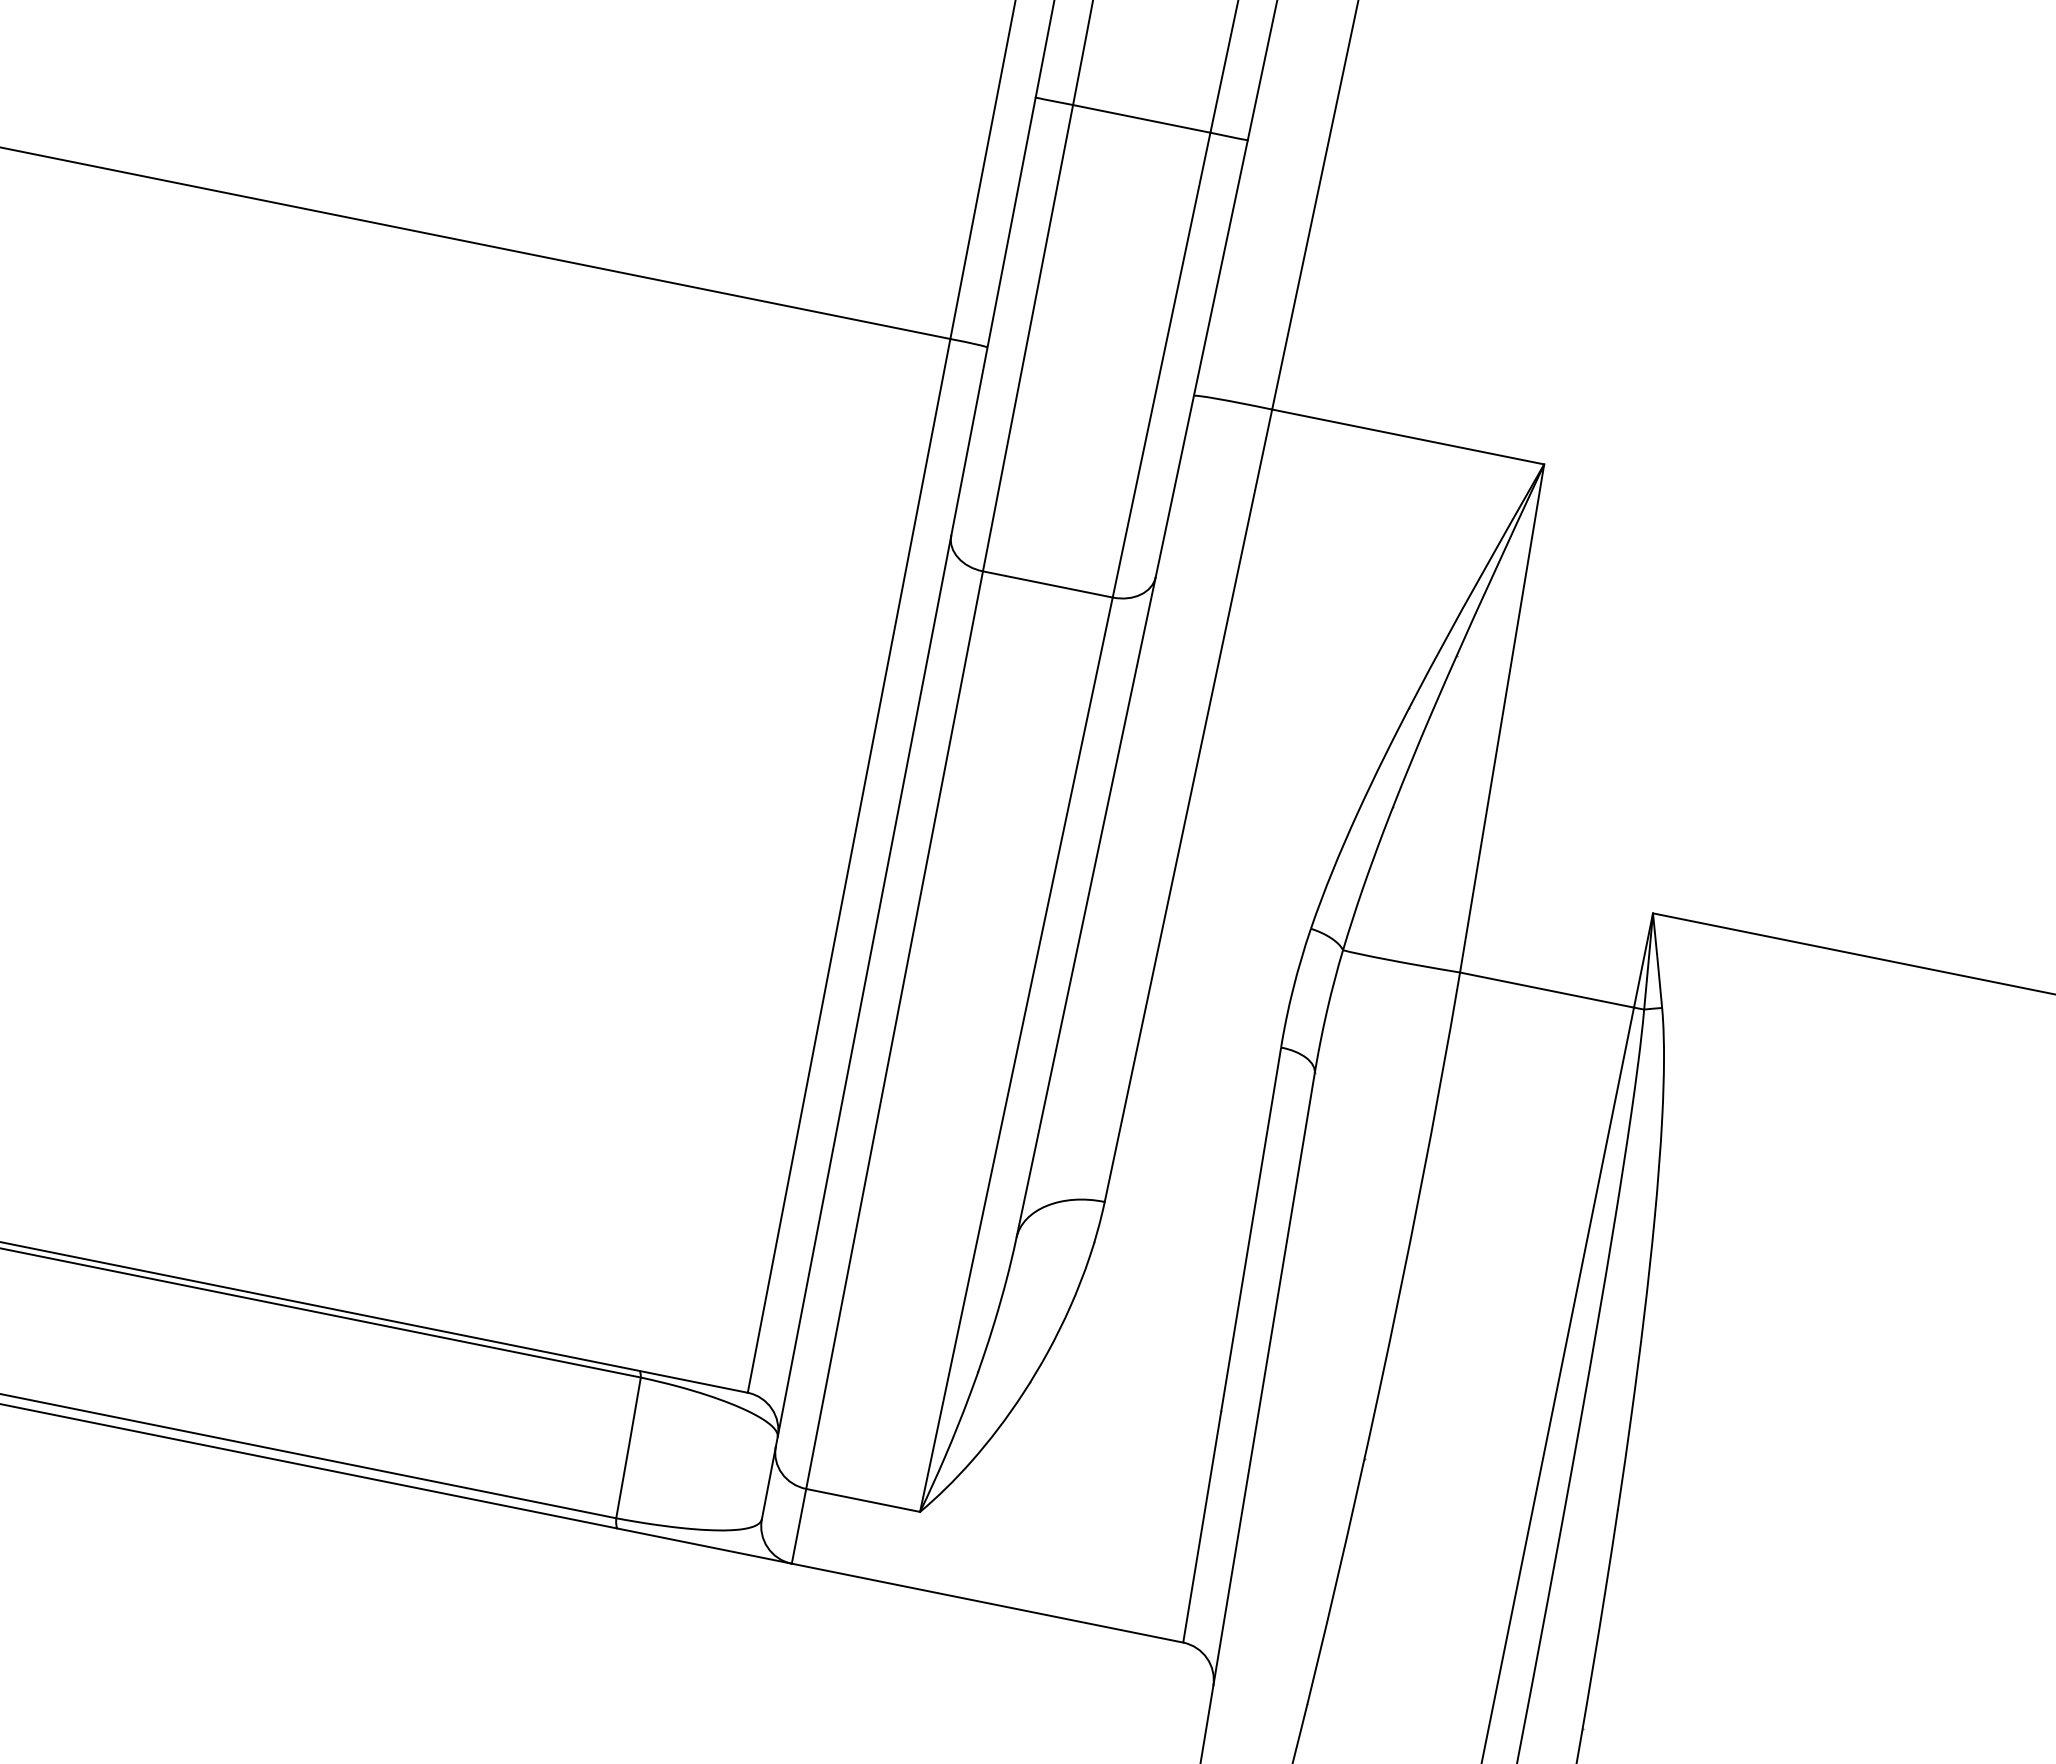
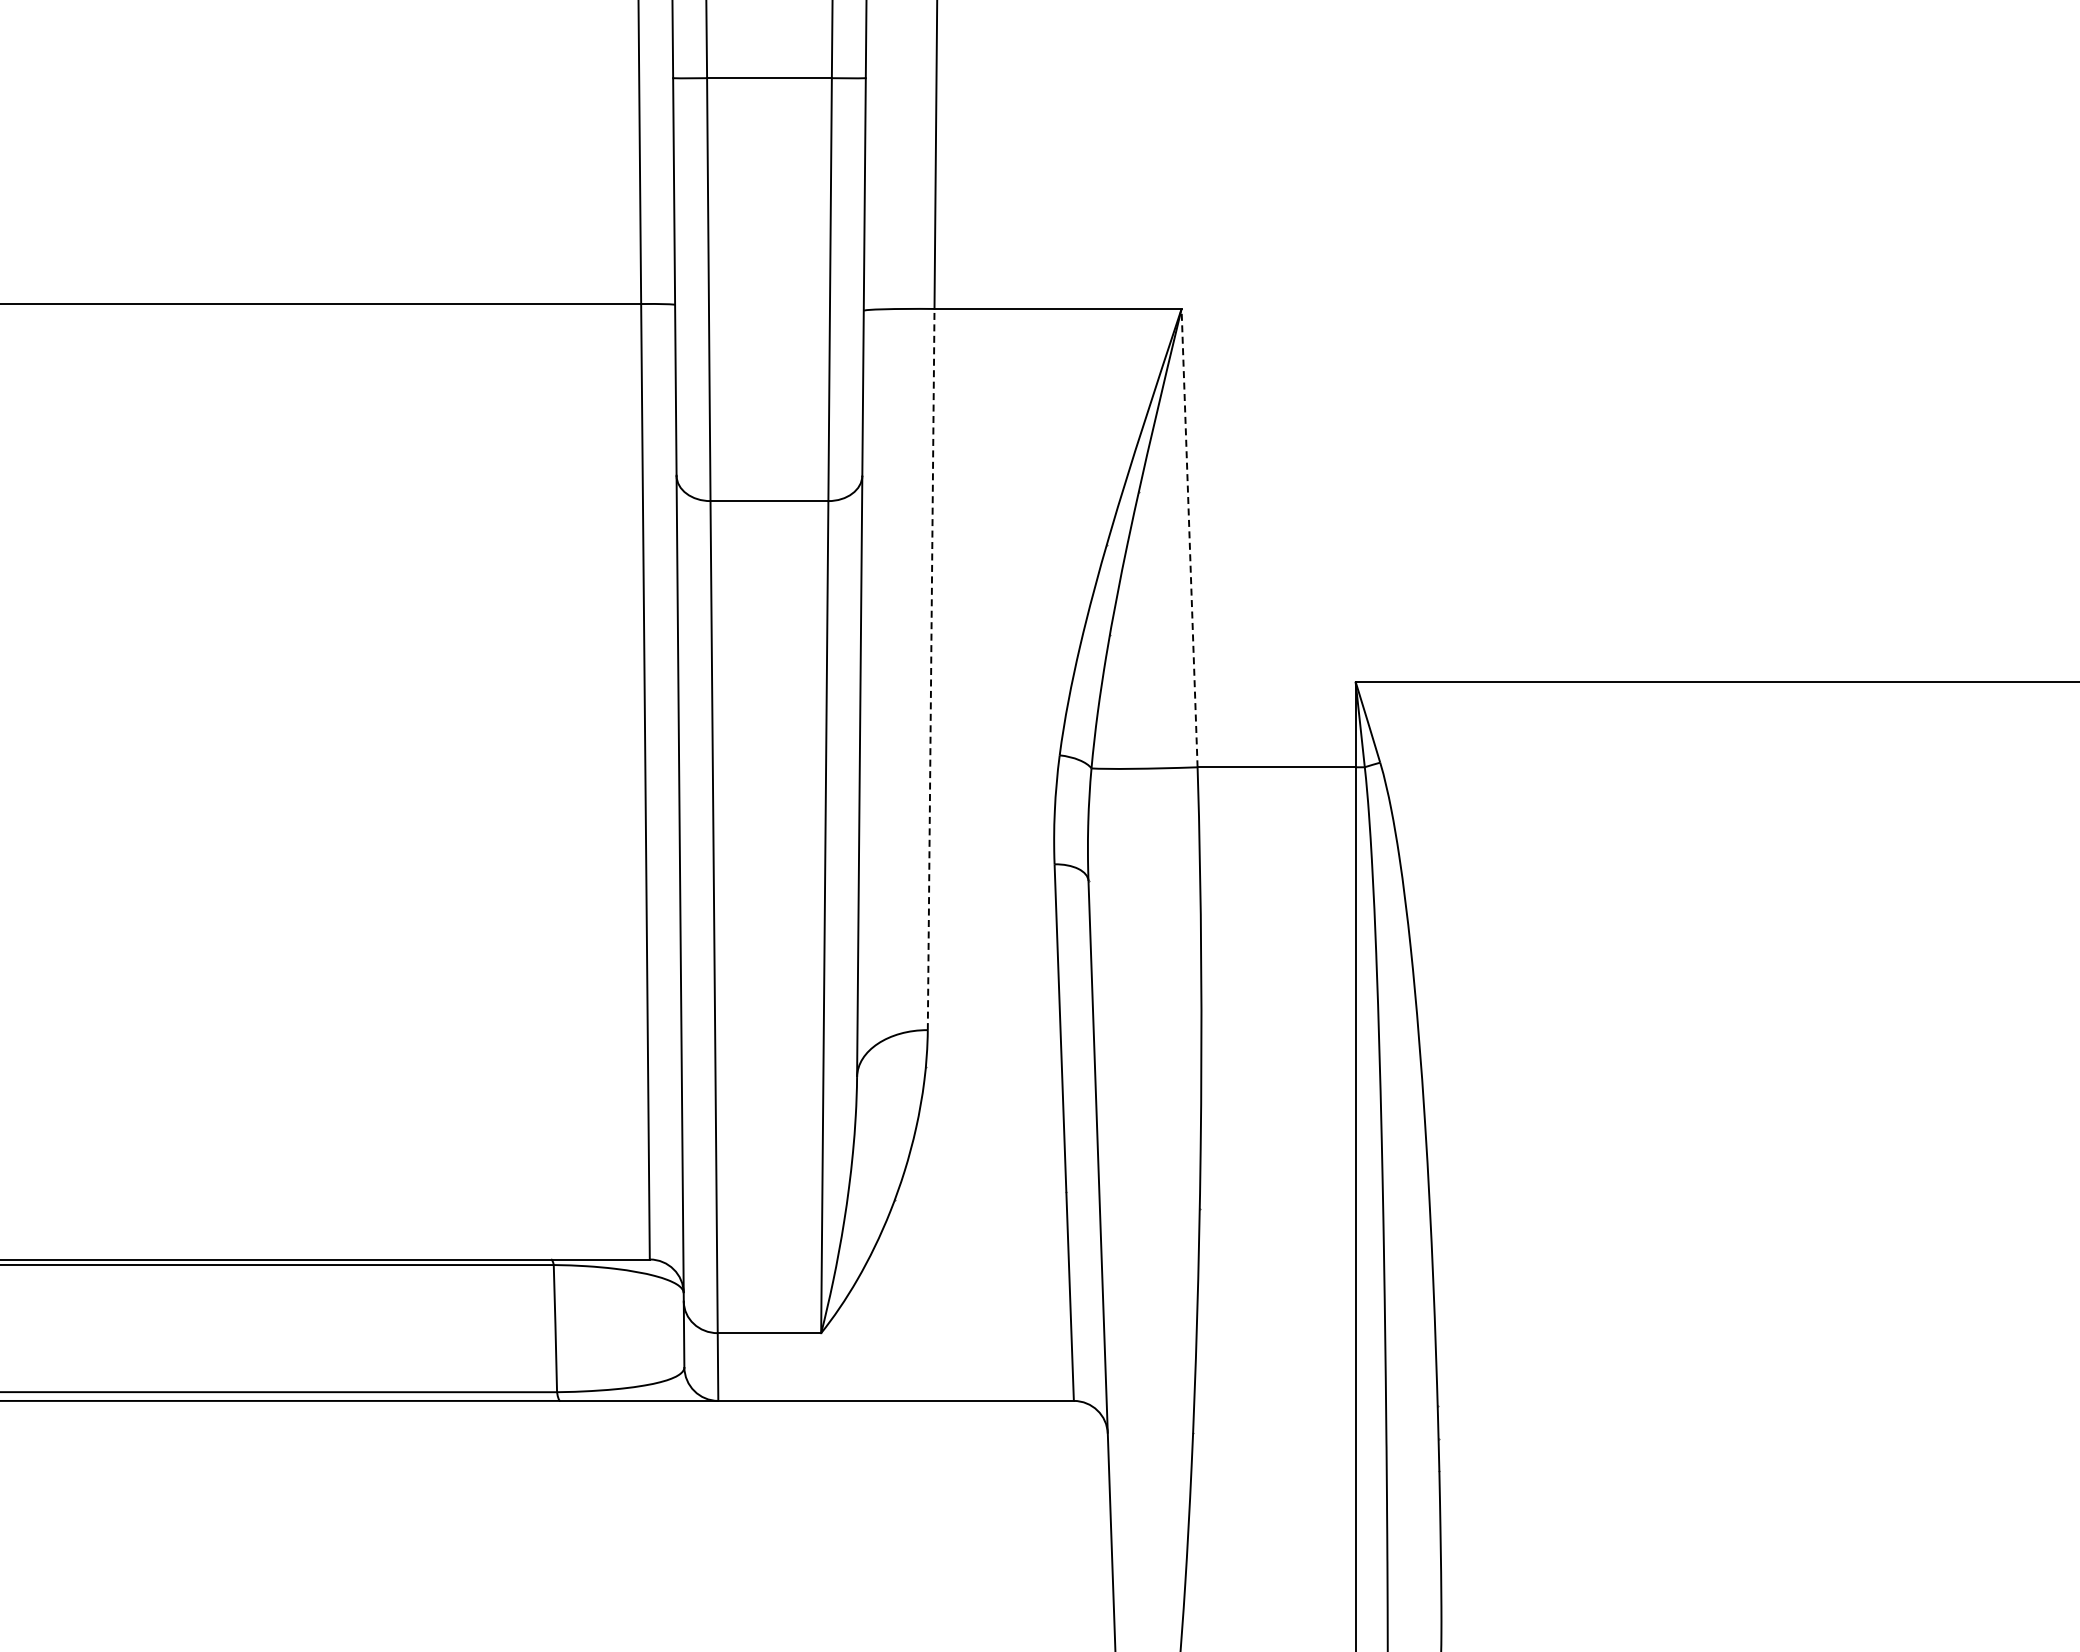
line: (1502, 717) -> (1189, 537), solid -> dashed
line: (1188, 805) -> (931, 669), solid -> dashed

